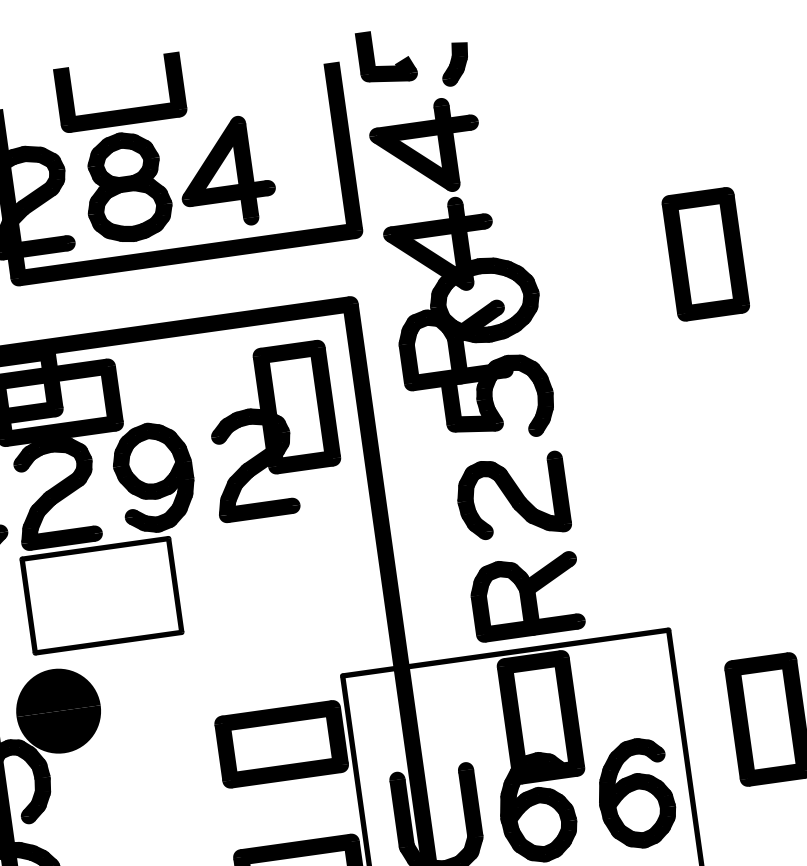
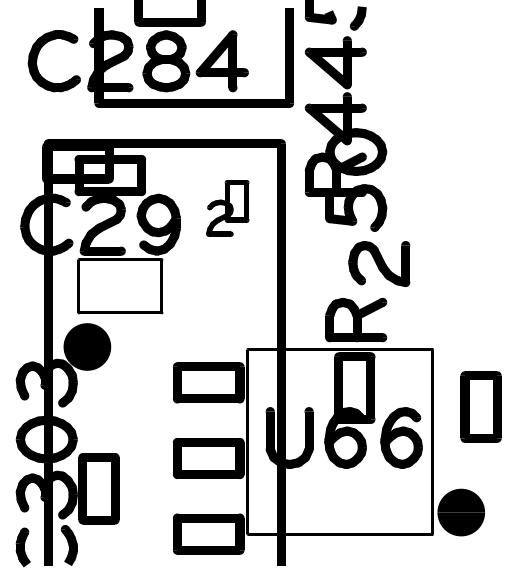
part: (705, 253) -> (482, 143), removed
part: (271, 431) -> (227, 208), size x0.6
part: (512, 497) -> (379, 263), moved

